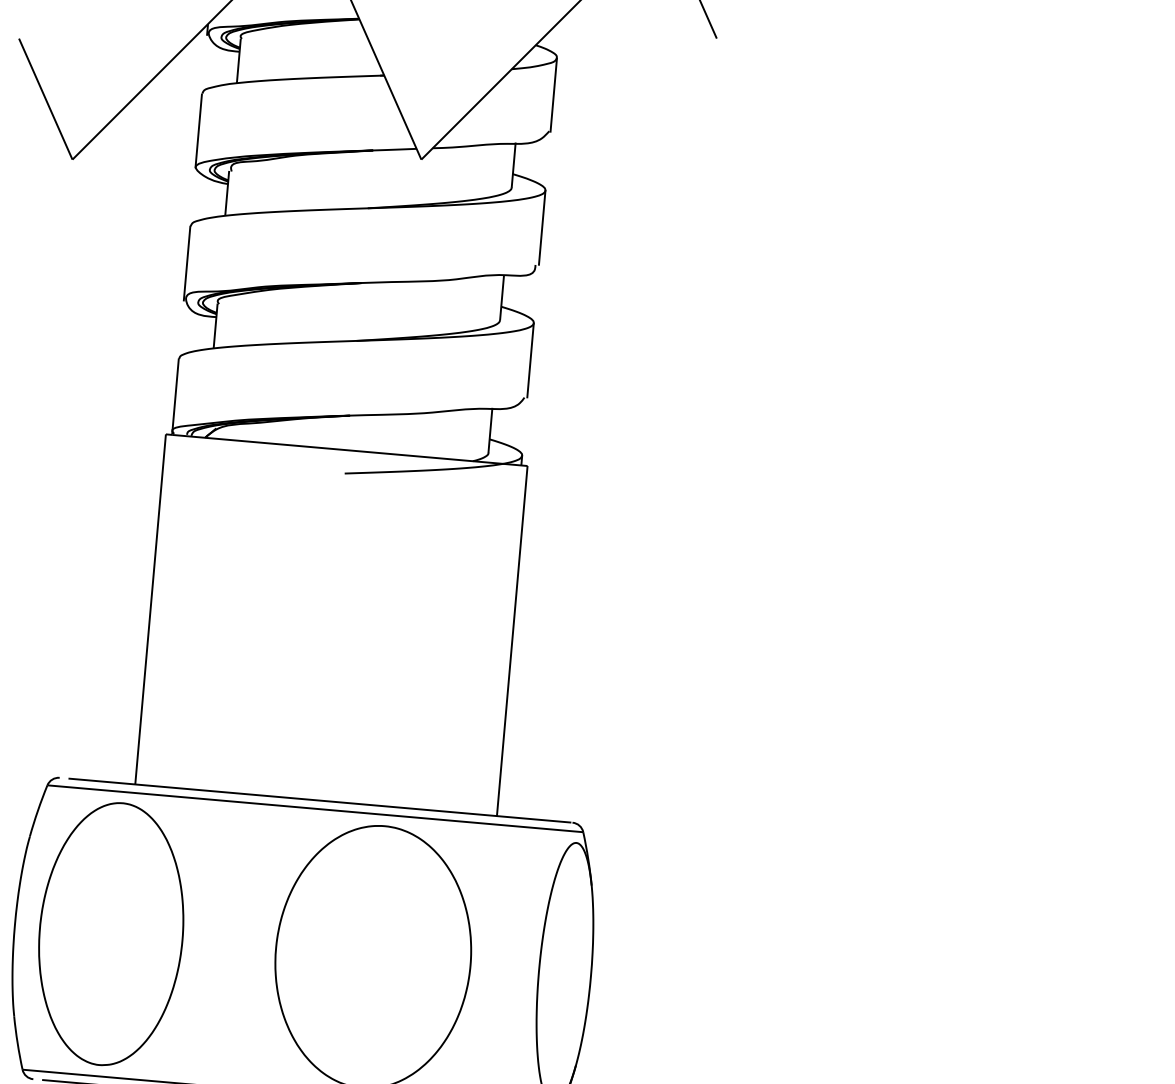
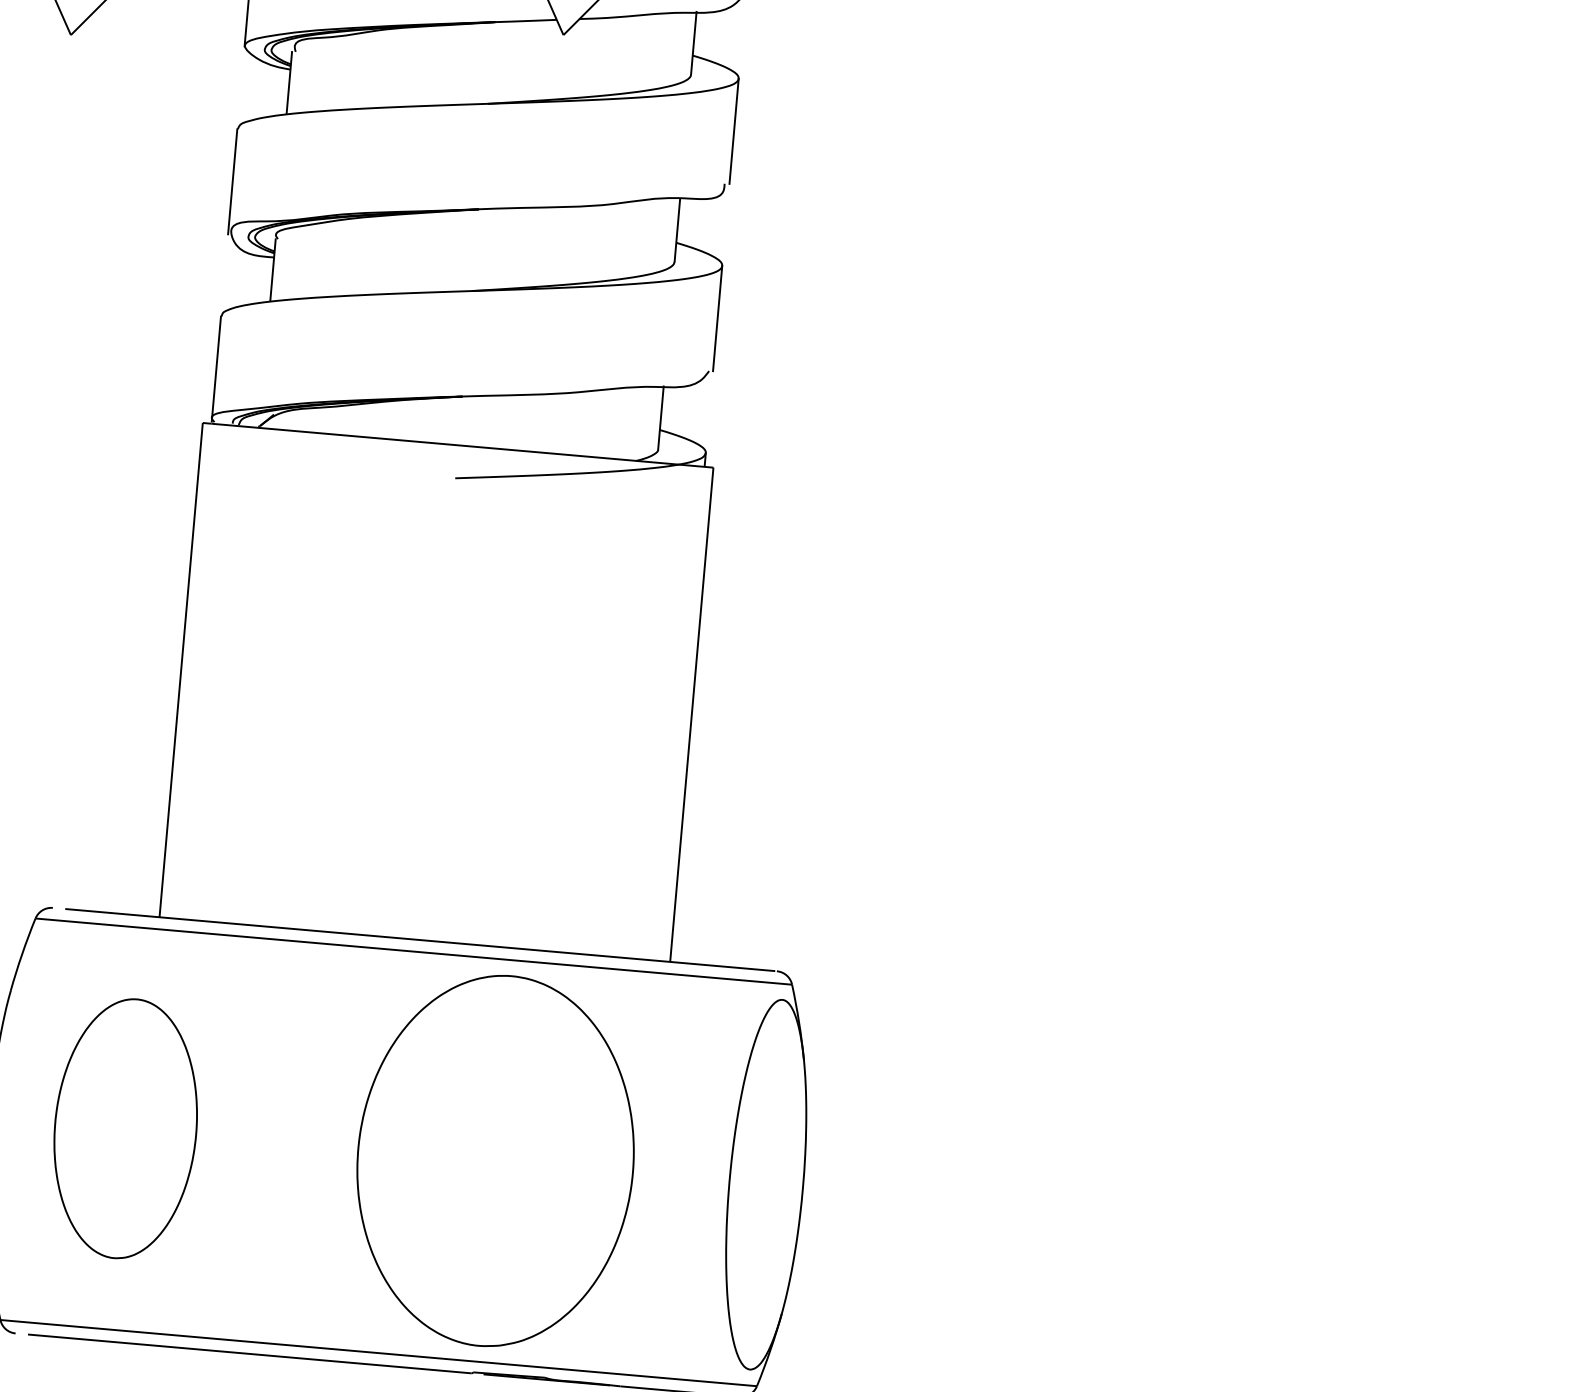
part: (111, 934) -> (125, 1129), size x0.7

